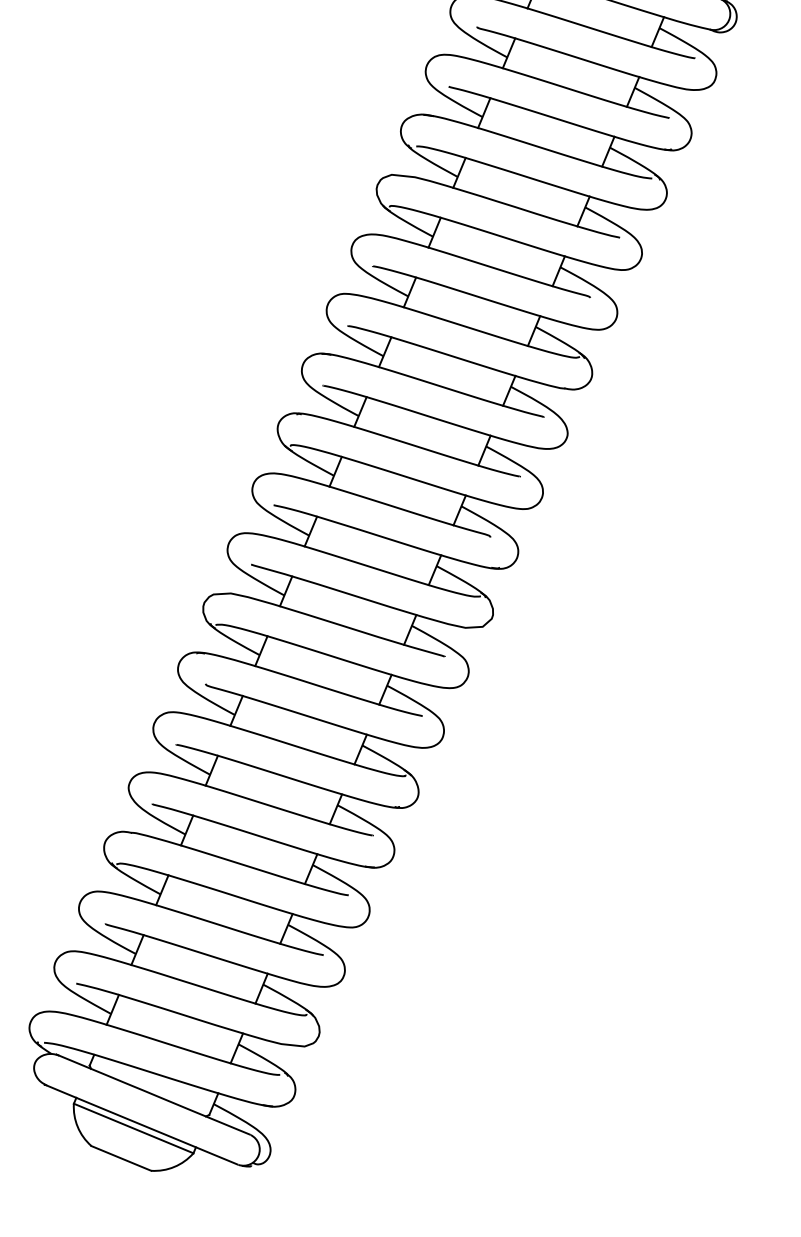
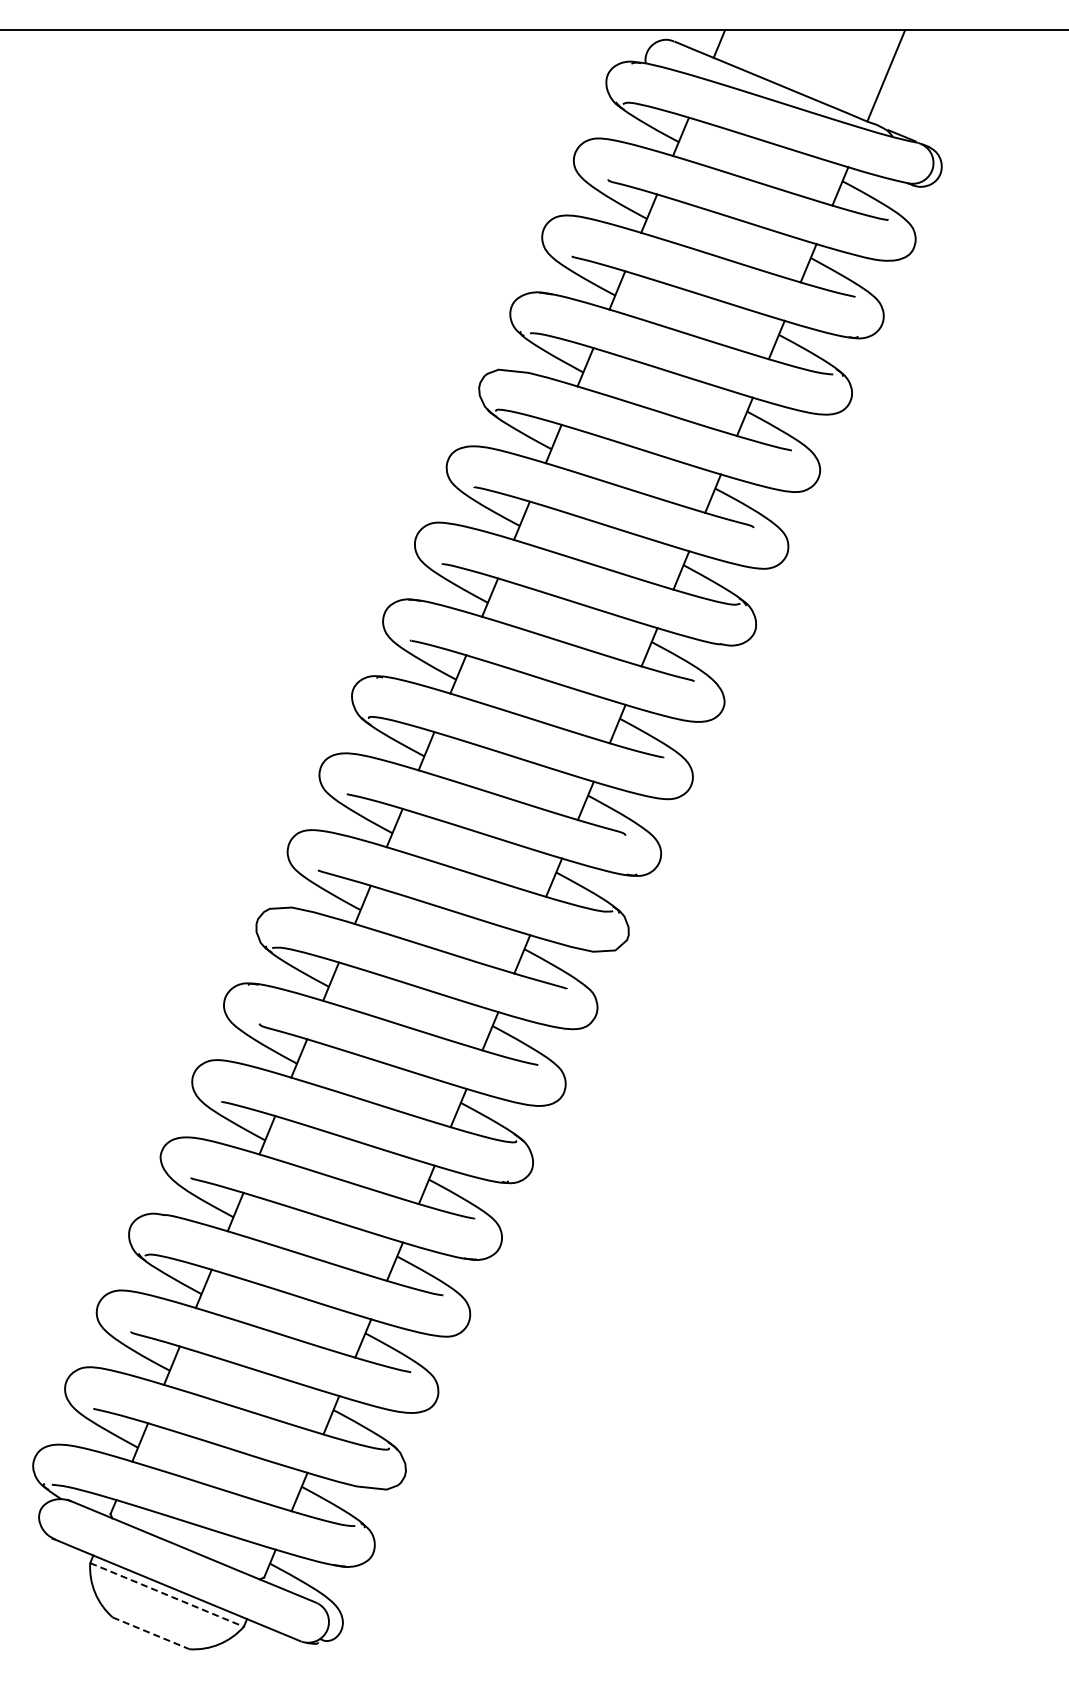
line: (134, 1128) -> (167, 1595), solid -> dashed
line: (121, 1158) -> (151, 1633), solid -> dashed

